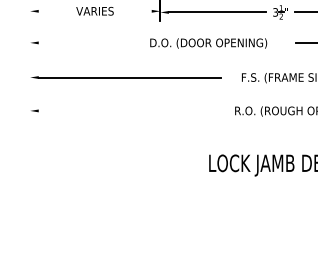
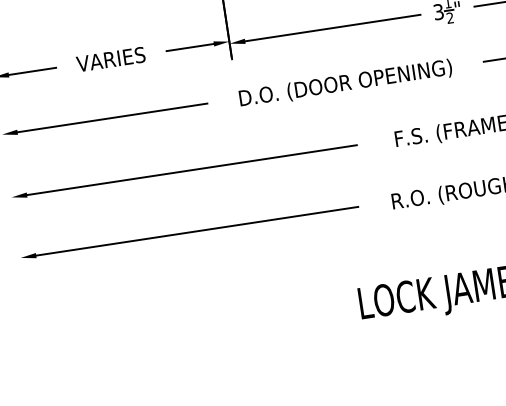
line: (51, 11) -> (32, 71), added
line: (138, 11) -> (189, 47), added
line: (90, 42) -> (111, 117), added
text: (208, 43) -> (345, 83), moved
line: (127, 110) -> (197, 230), added

